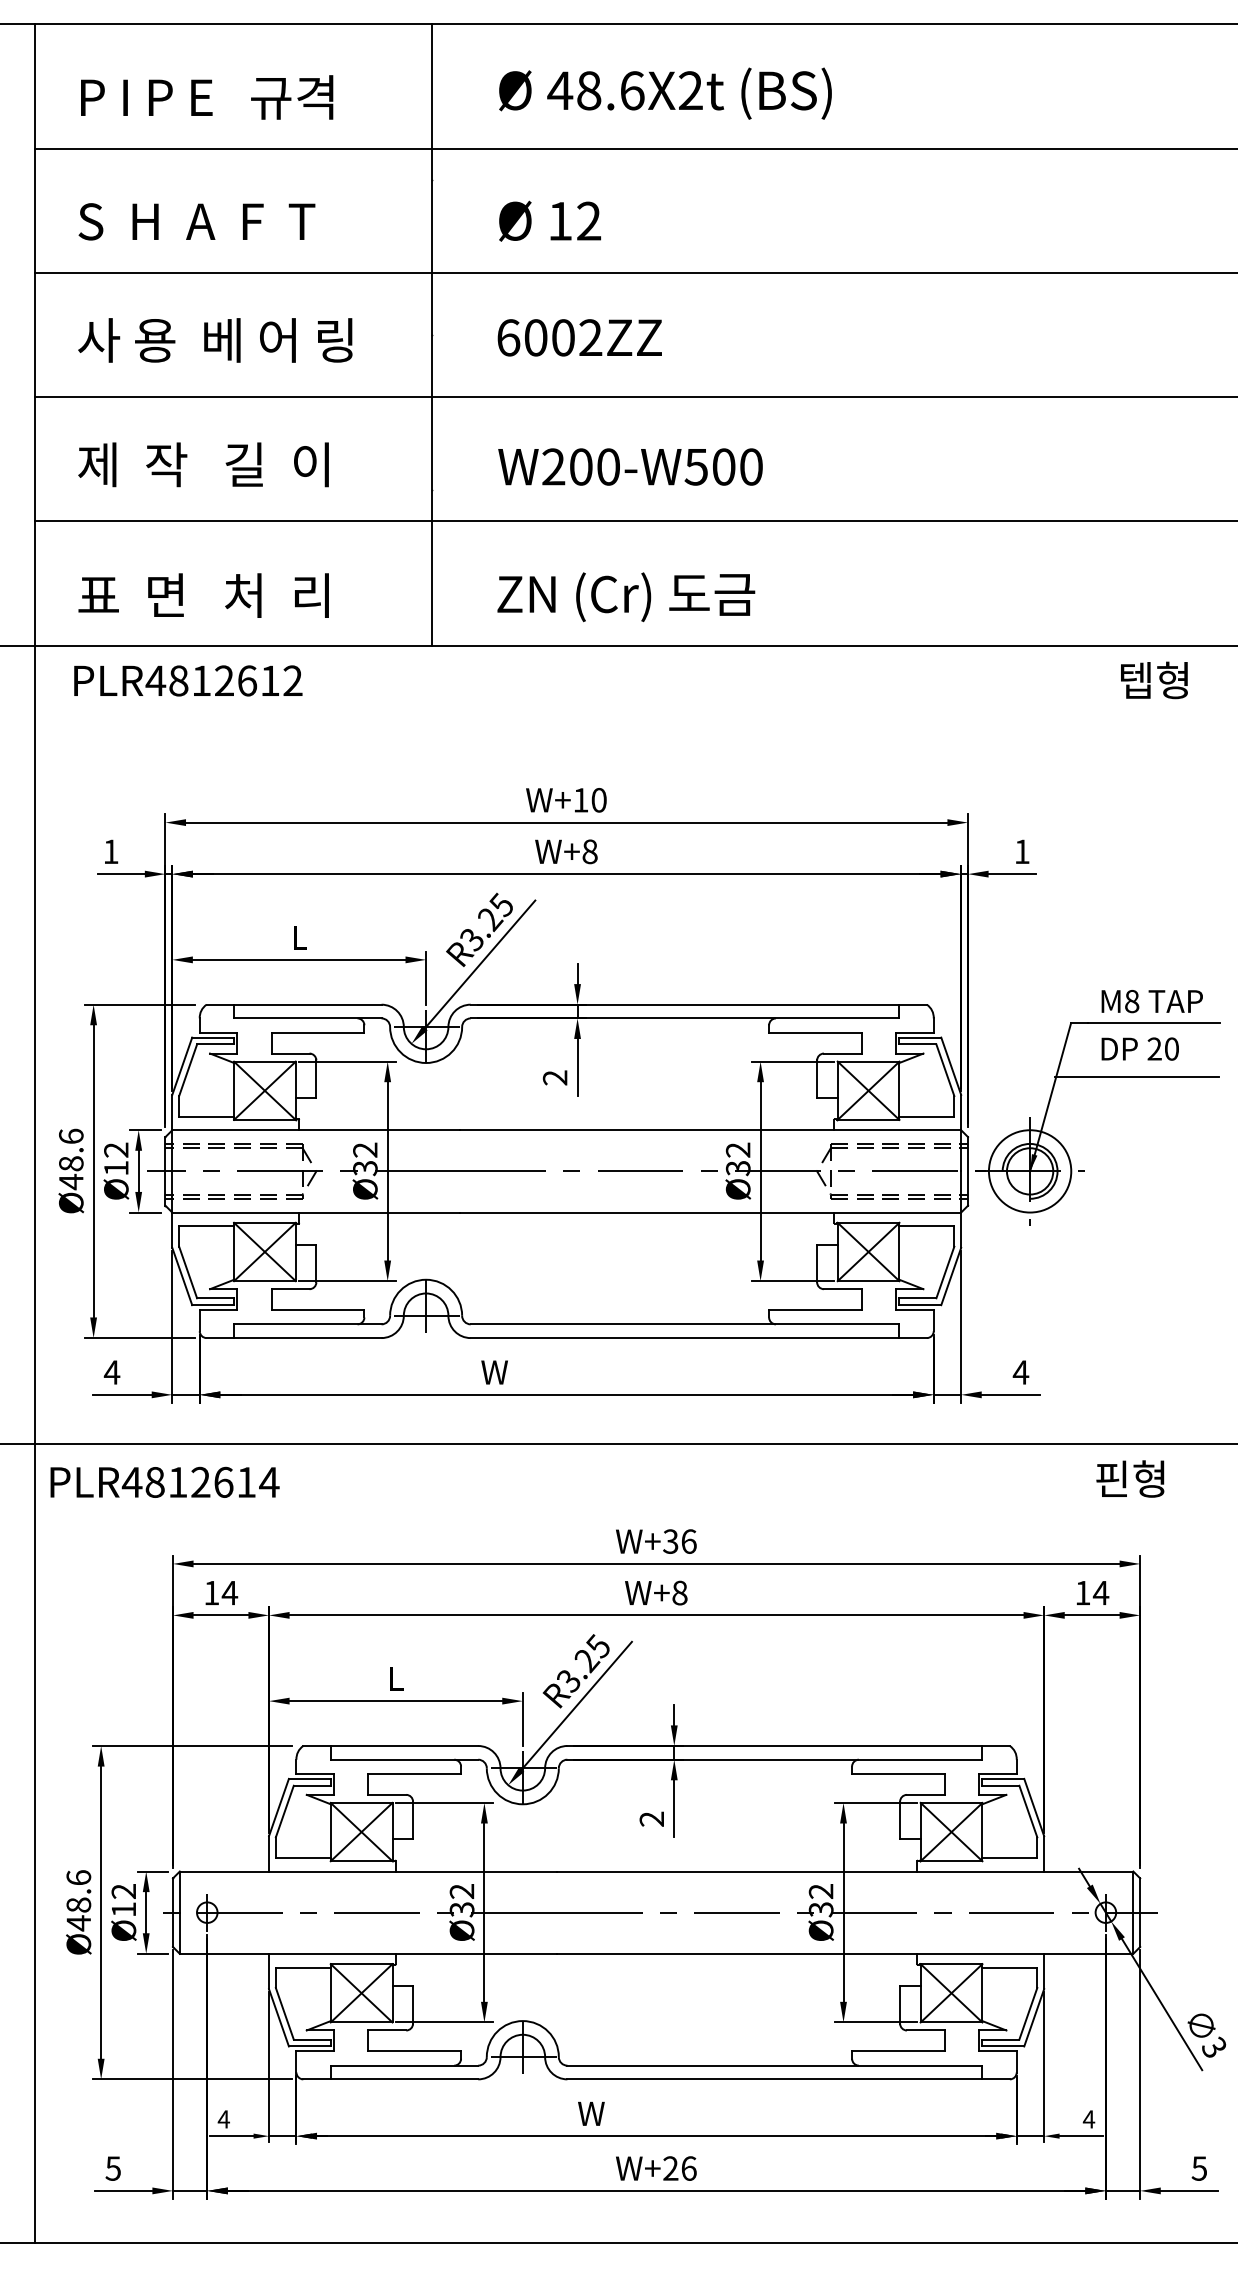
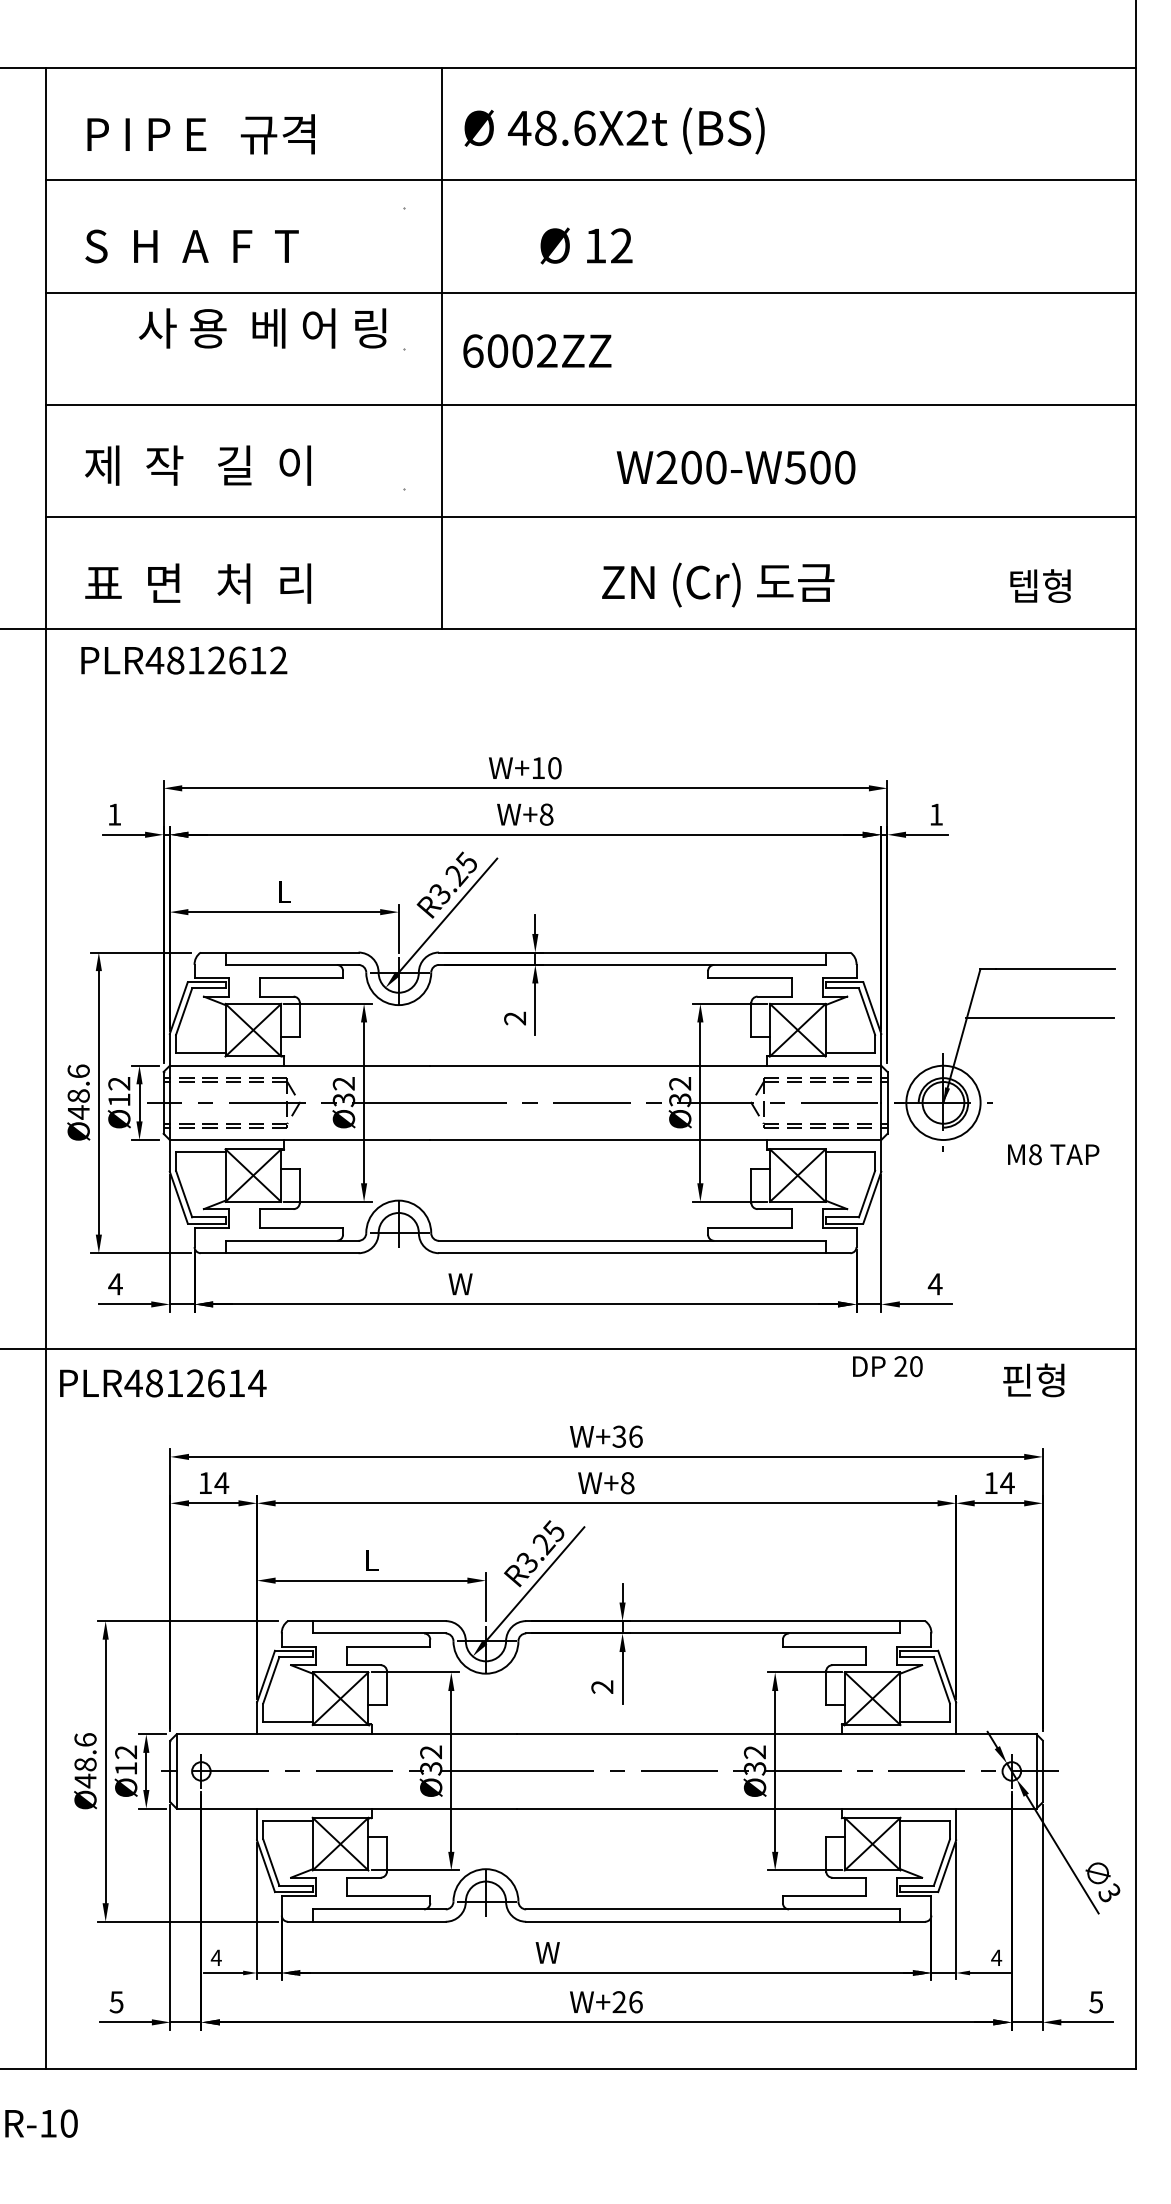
text: (550, 220) -> (586, 245), moved
line: (432, 334) -> (442, 348), moved
text: (215, 340) -> (262, 328), moved
text: (629, 466) -> (735, 467), moved
text: (626, 596) -> (718, 584), moved
text: (1154, 679) -> (1040, 585), moved
text: (1152, 1001) -> (1053, 1154), moved
text: (1139, 1048) -> (887, 1366), moved

